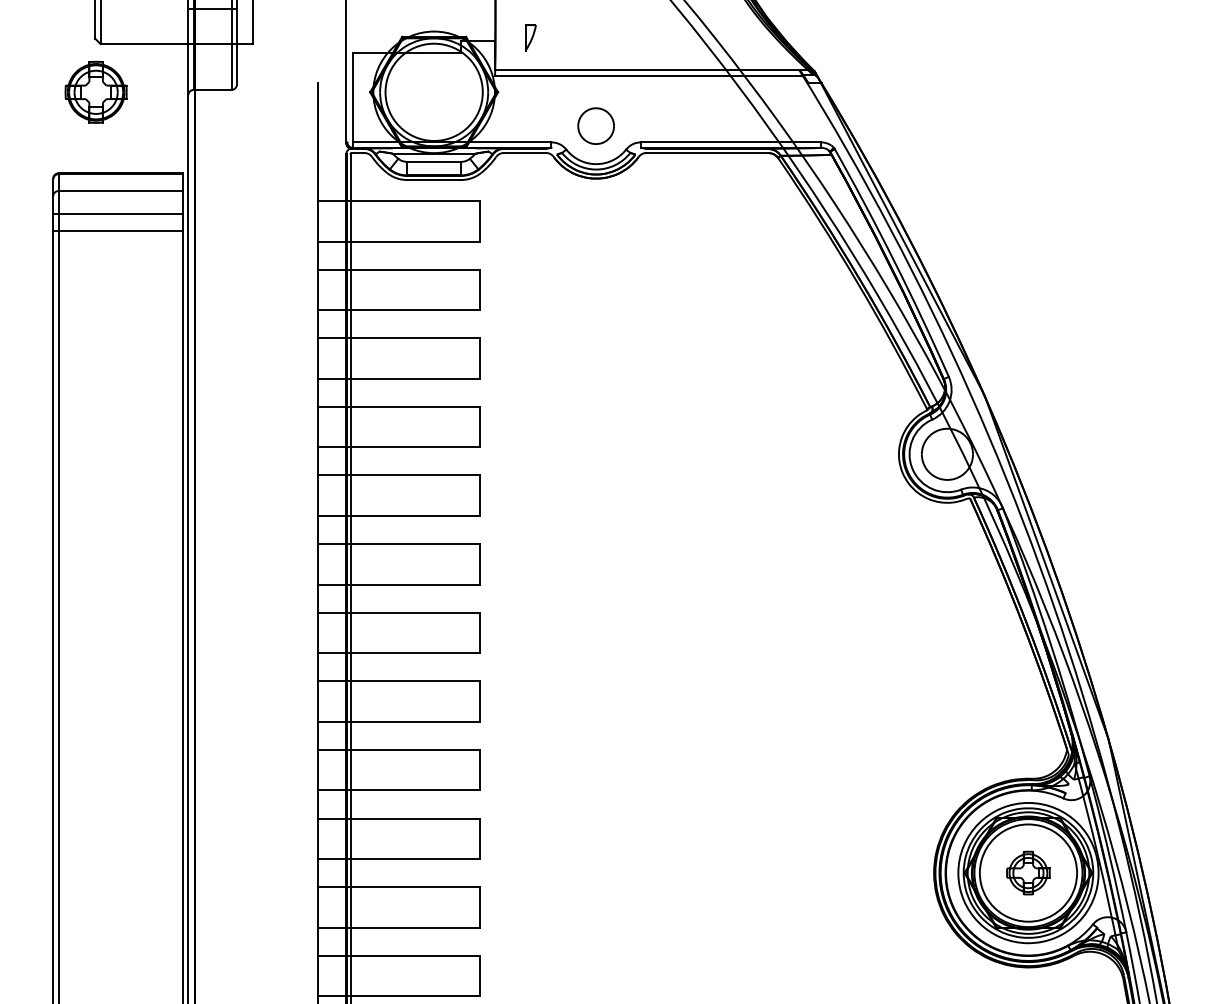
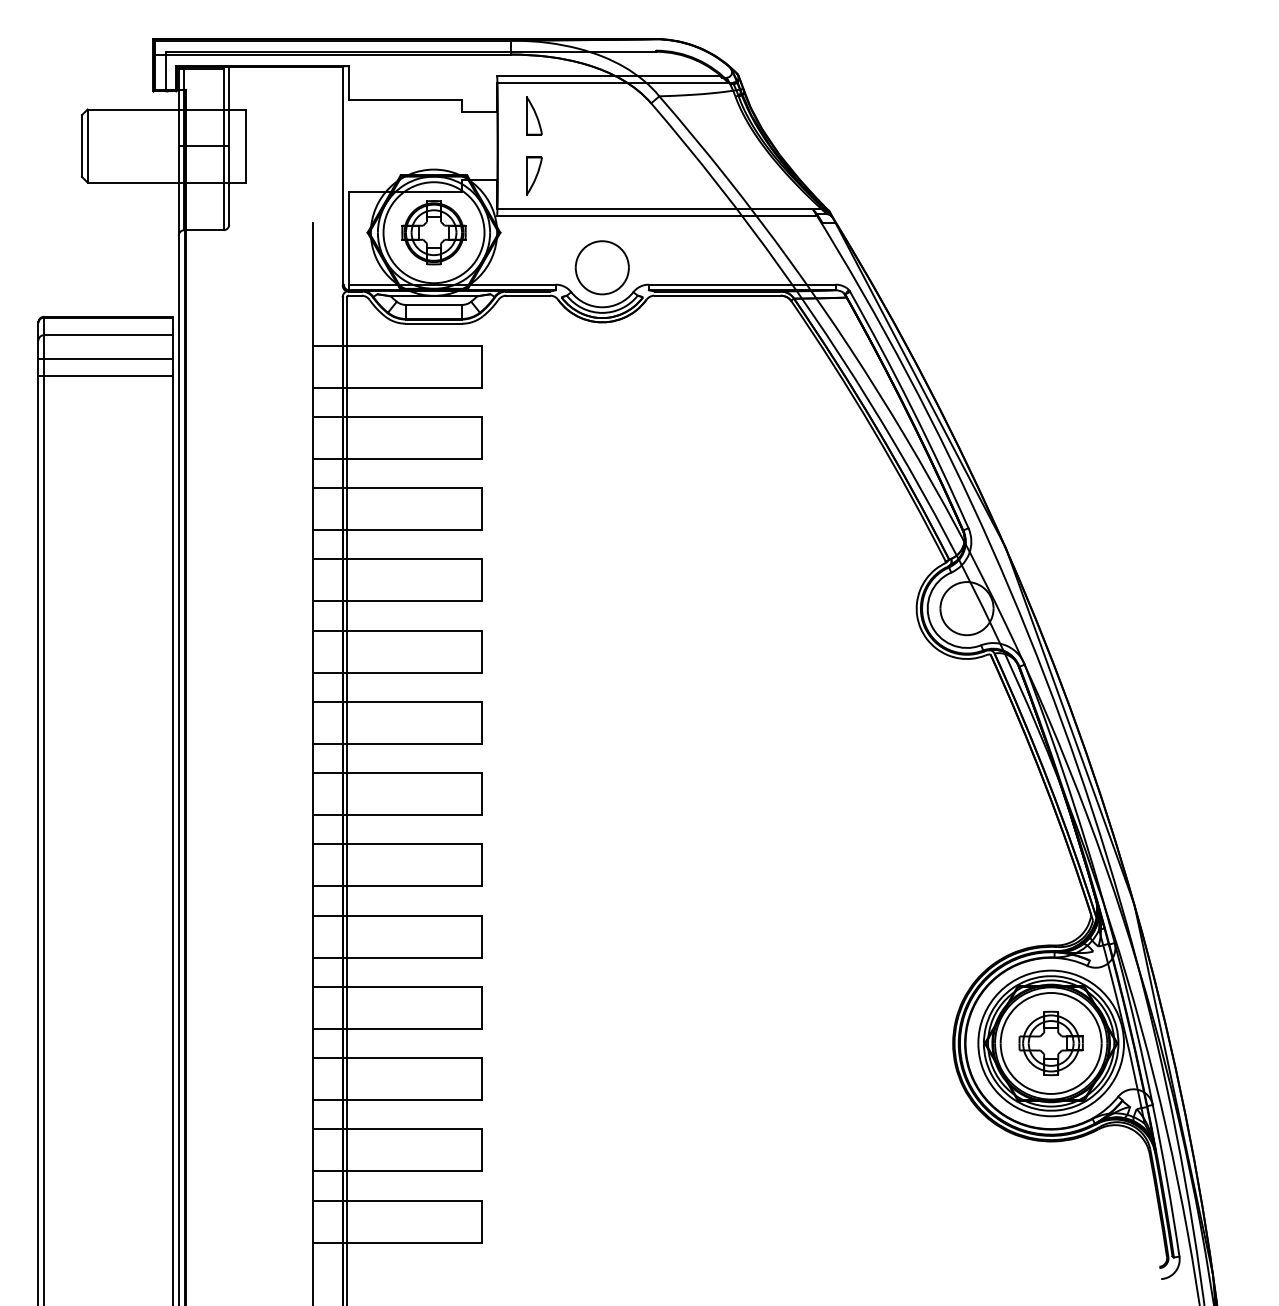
part: (530, 37) -> (534, 175), size x1.43
part: (95, 92) -> (433, 232), moved
part: (595, 125) -> (601, 267), size x1.43
part: (1027, 873) -> (1050, 1043), size x1.43

